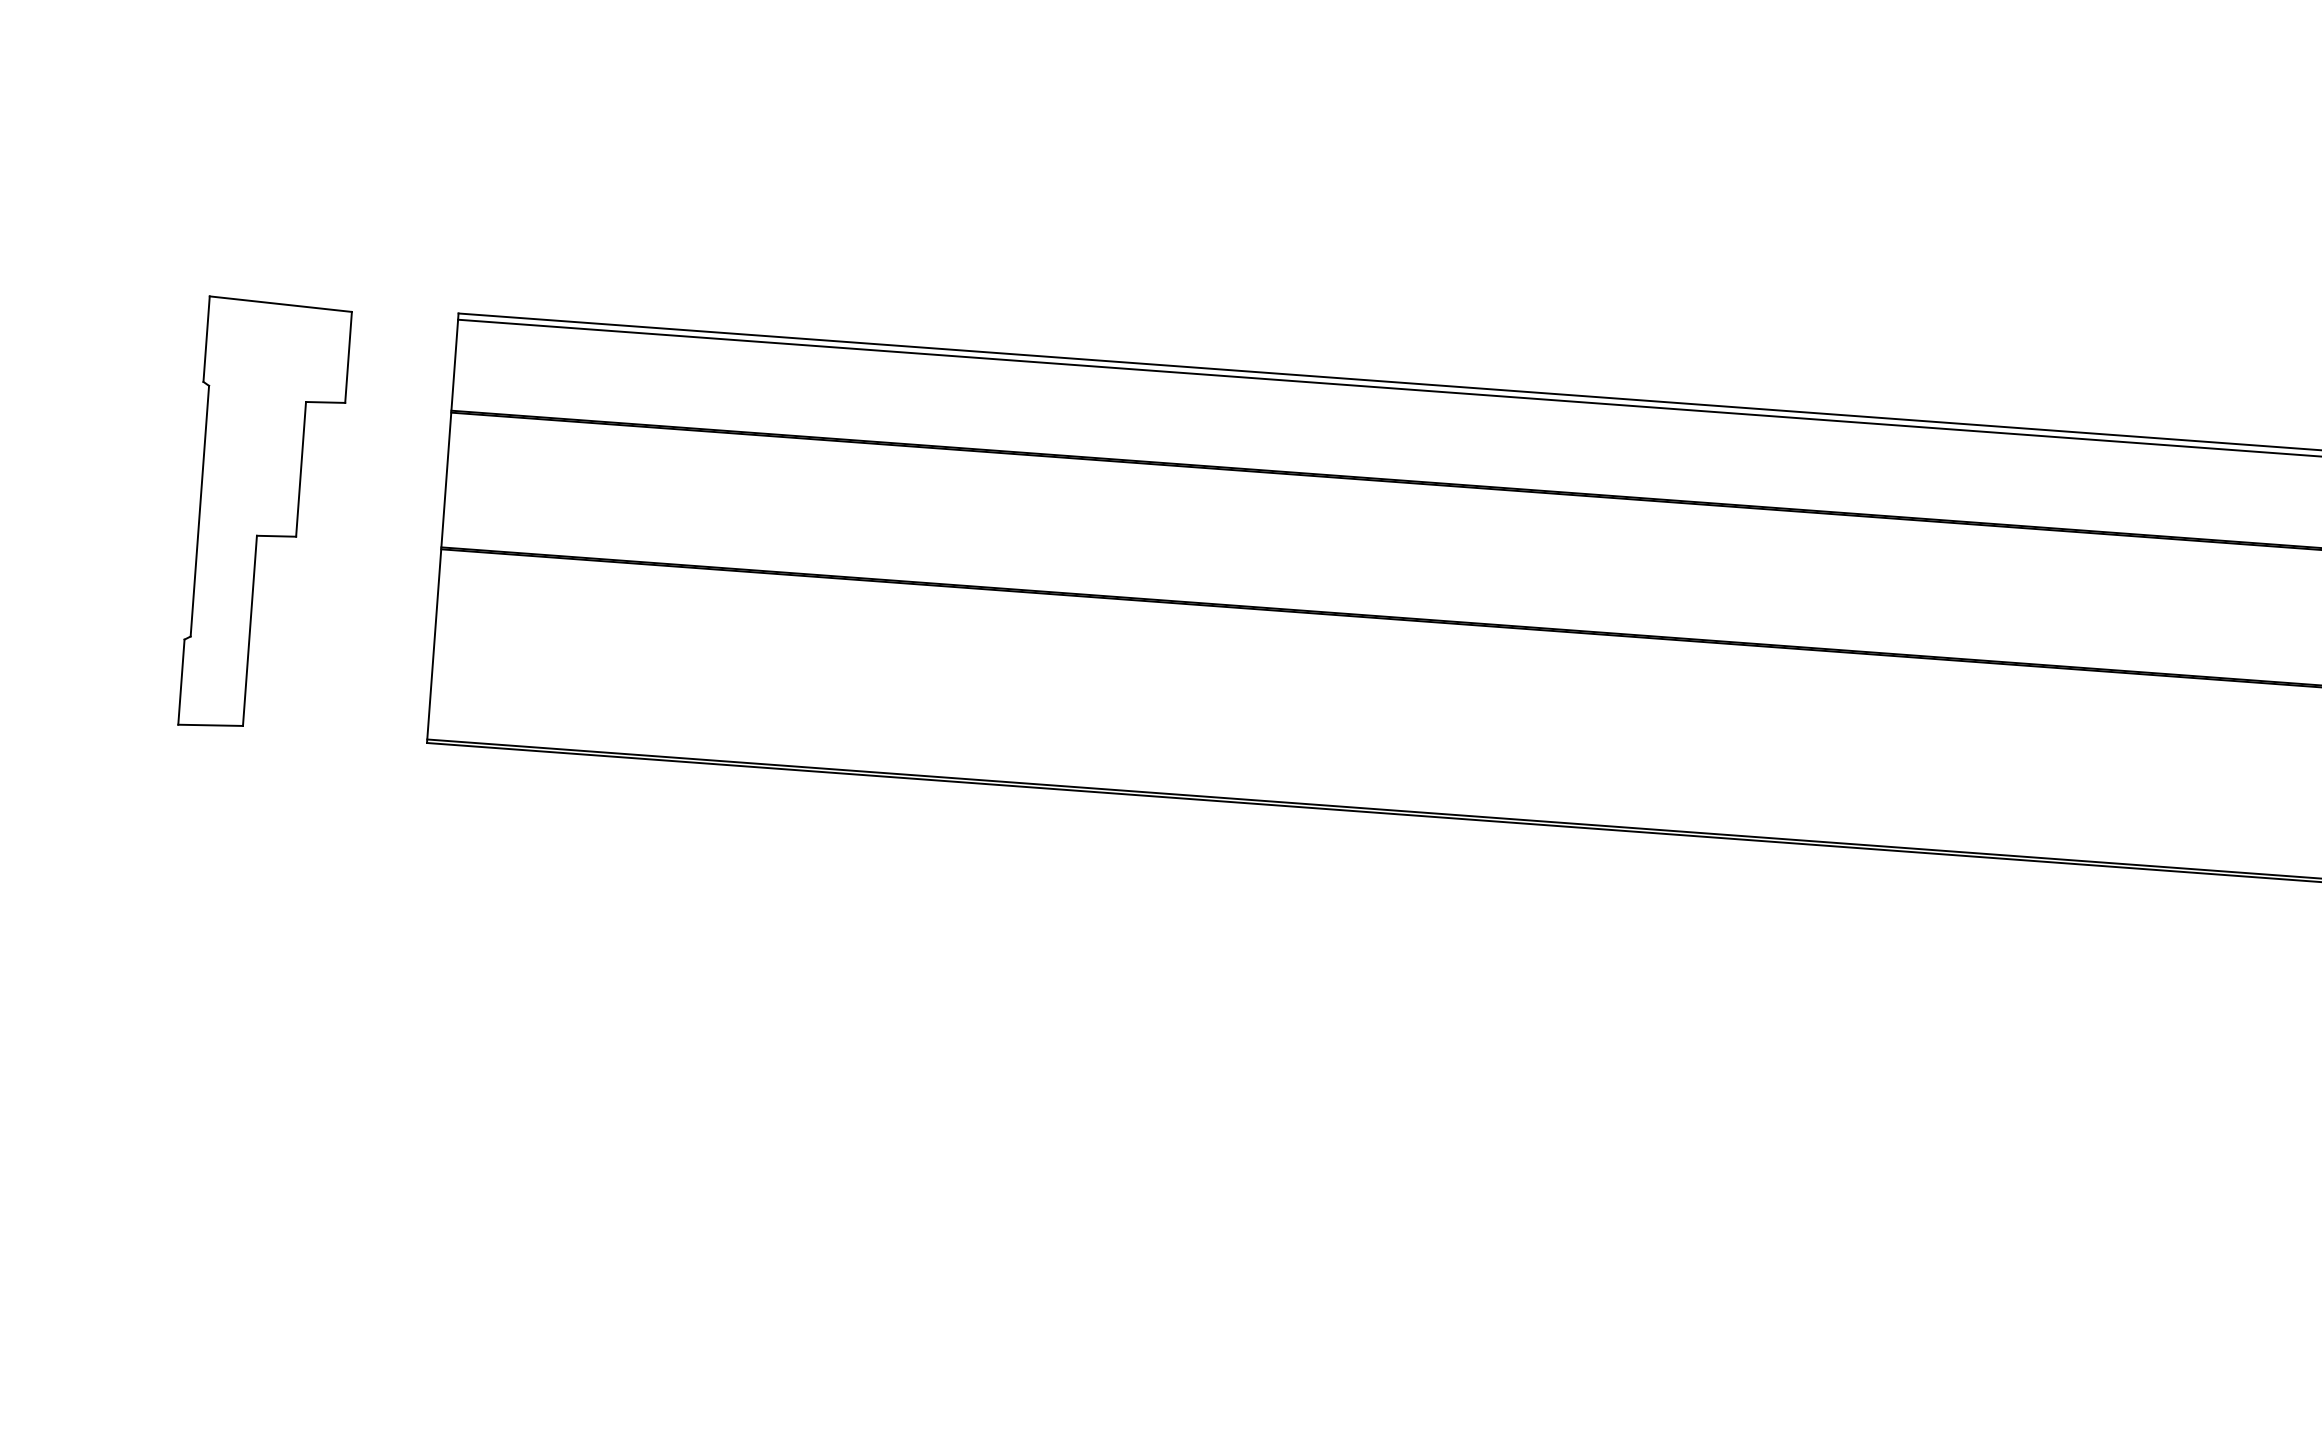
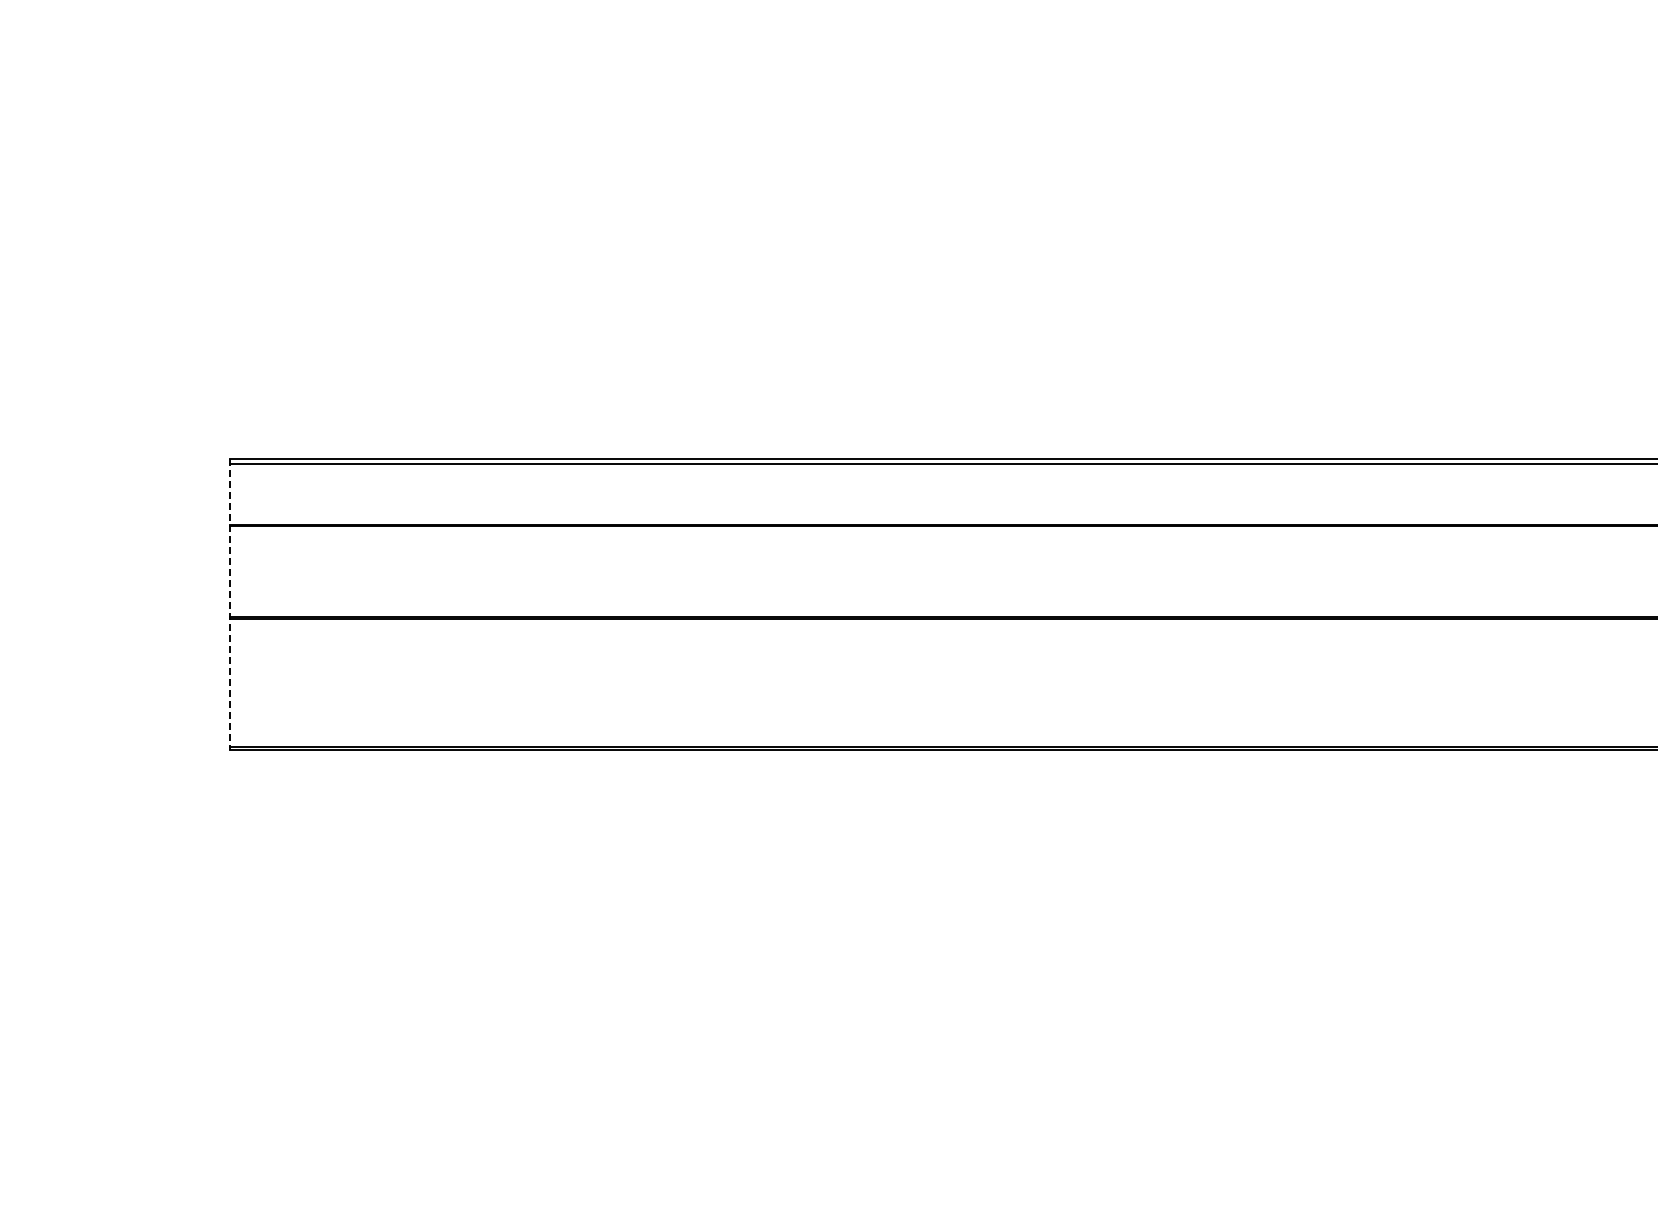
part: (264, 515) -> (109, 604), removed
line: (442, 528) -> (229, 604), solid -> dashed

